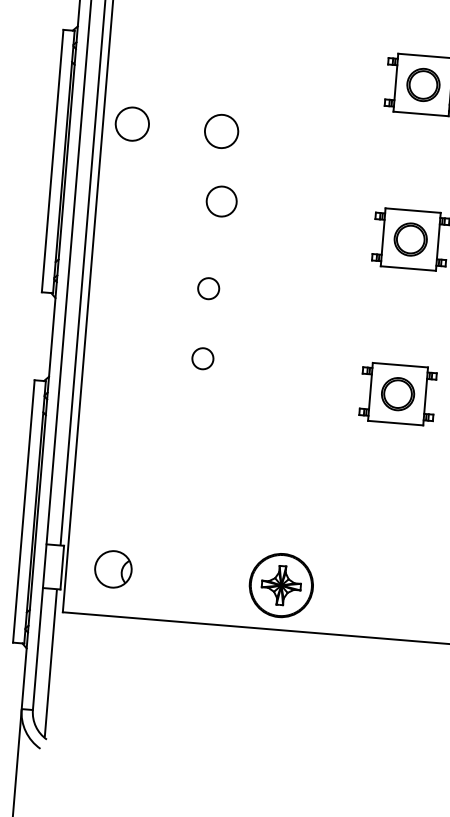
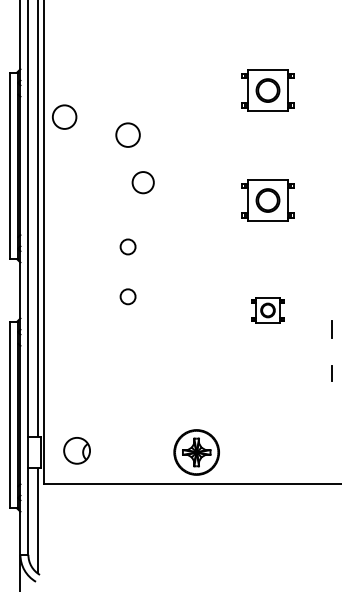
circle: (132, 123) -> (64, 116), moved
circle: (220, 201) -> (142, 182), moved
part: (397, 394) -> (267, 310), size x0.6

